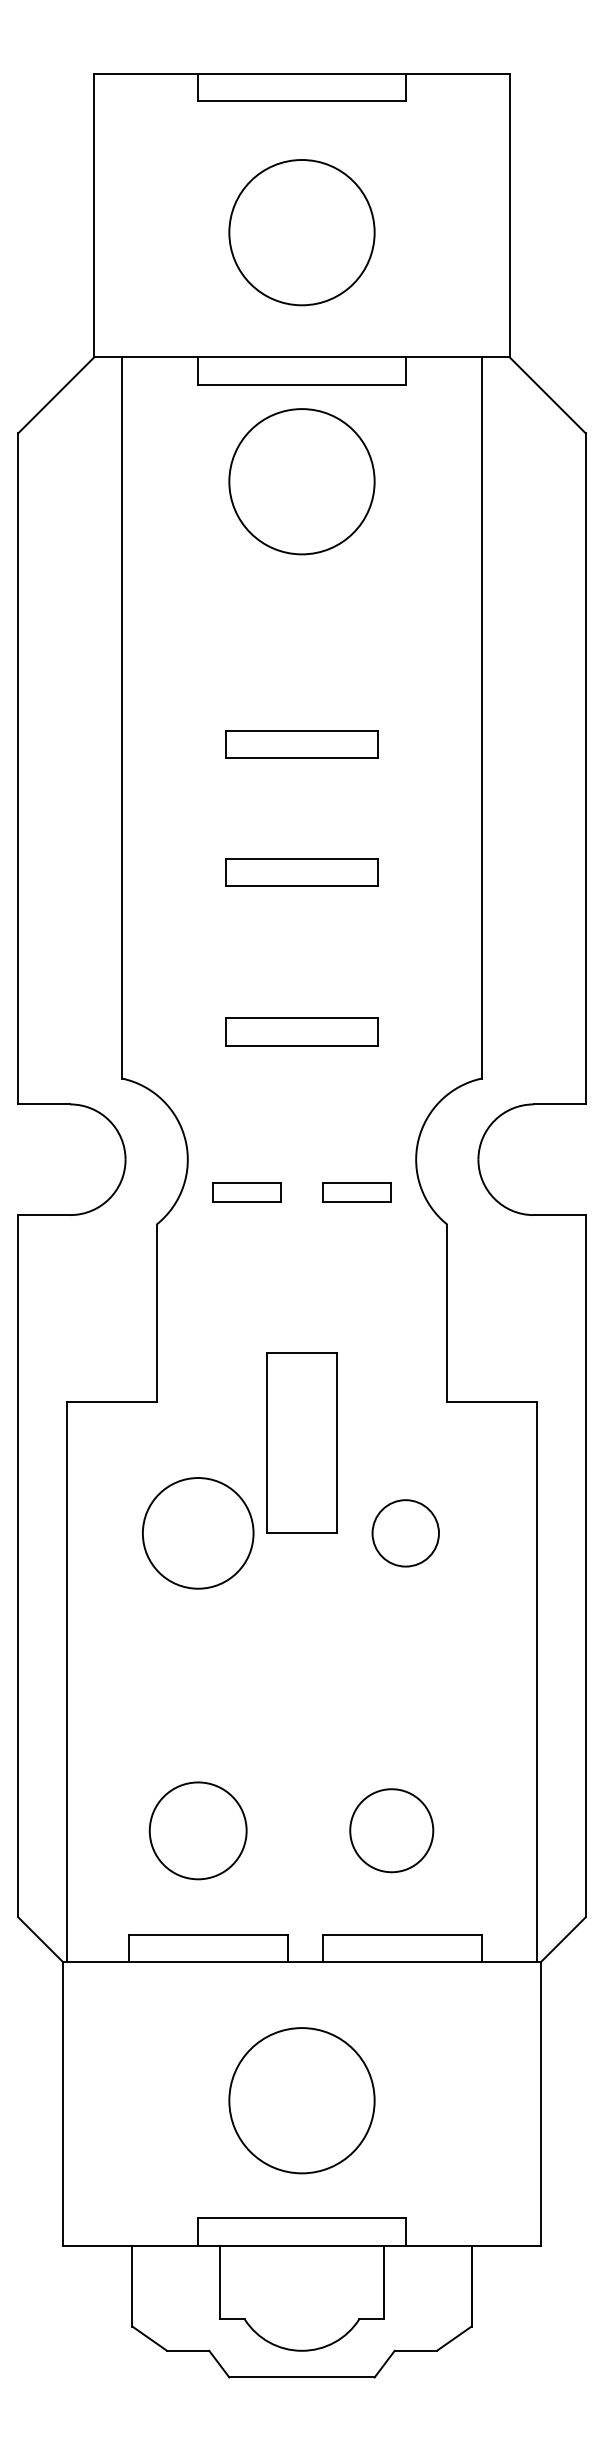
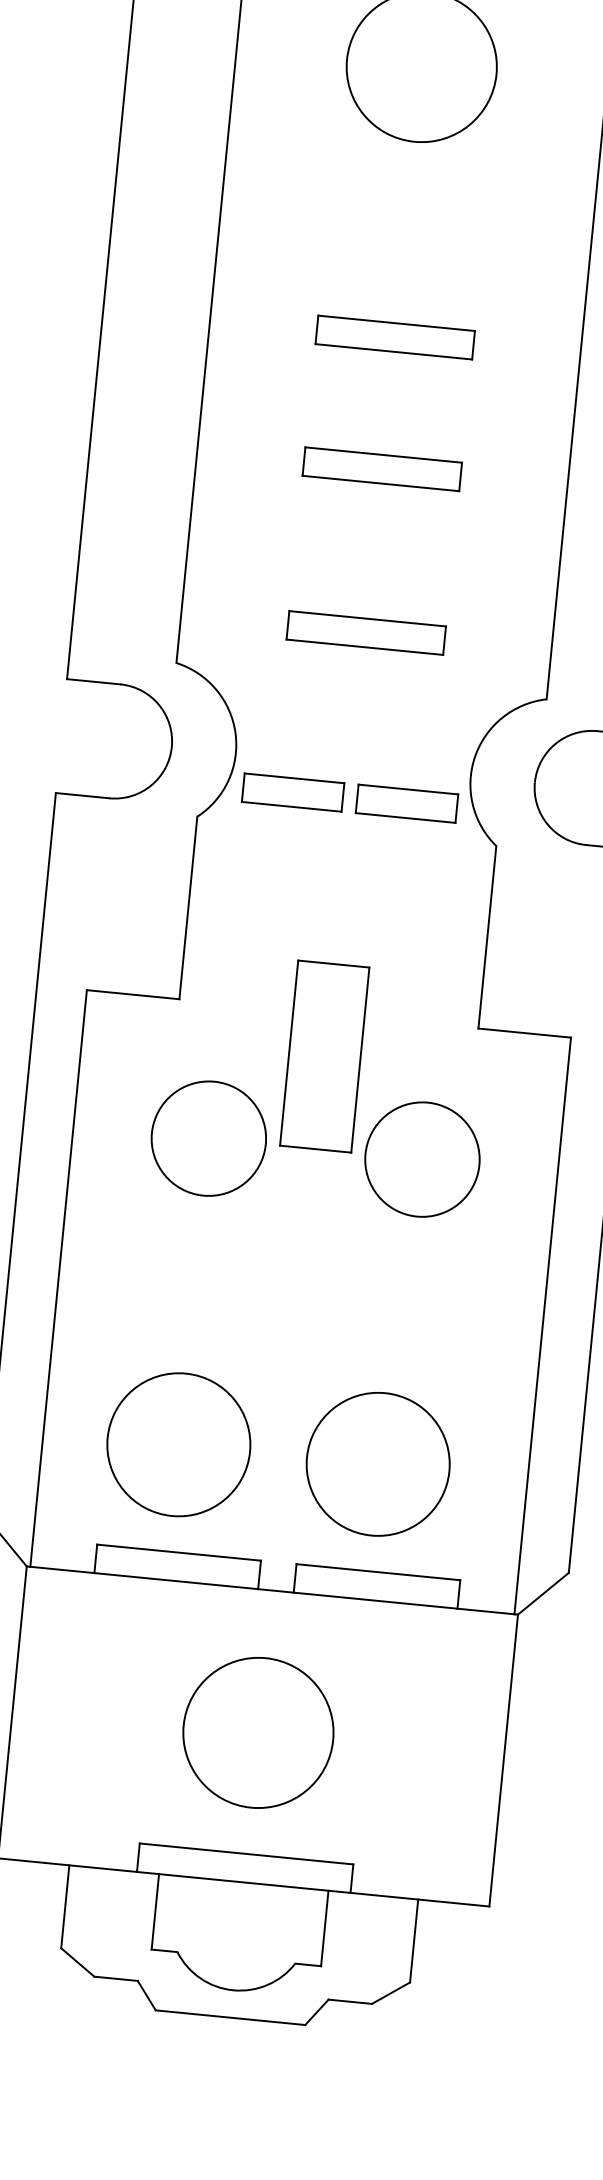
part: (246, 1191) -> (293, 791), size x1.43
part: (357, 1191) -> (407, 802), size x1.43
circle: (405, 1533) -> (422, 1159), size x1.67
circle: (198, 1830) -> (179, 1444), size x1.43
circle: (391, 1830) -> (377, 1463), size x1.67

